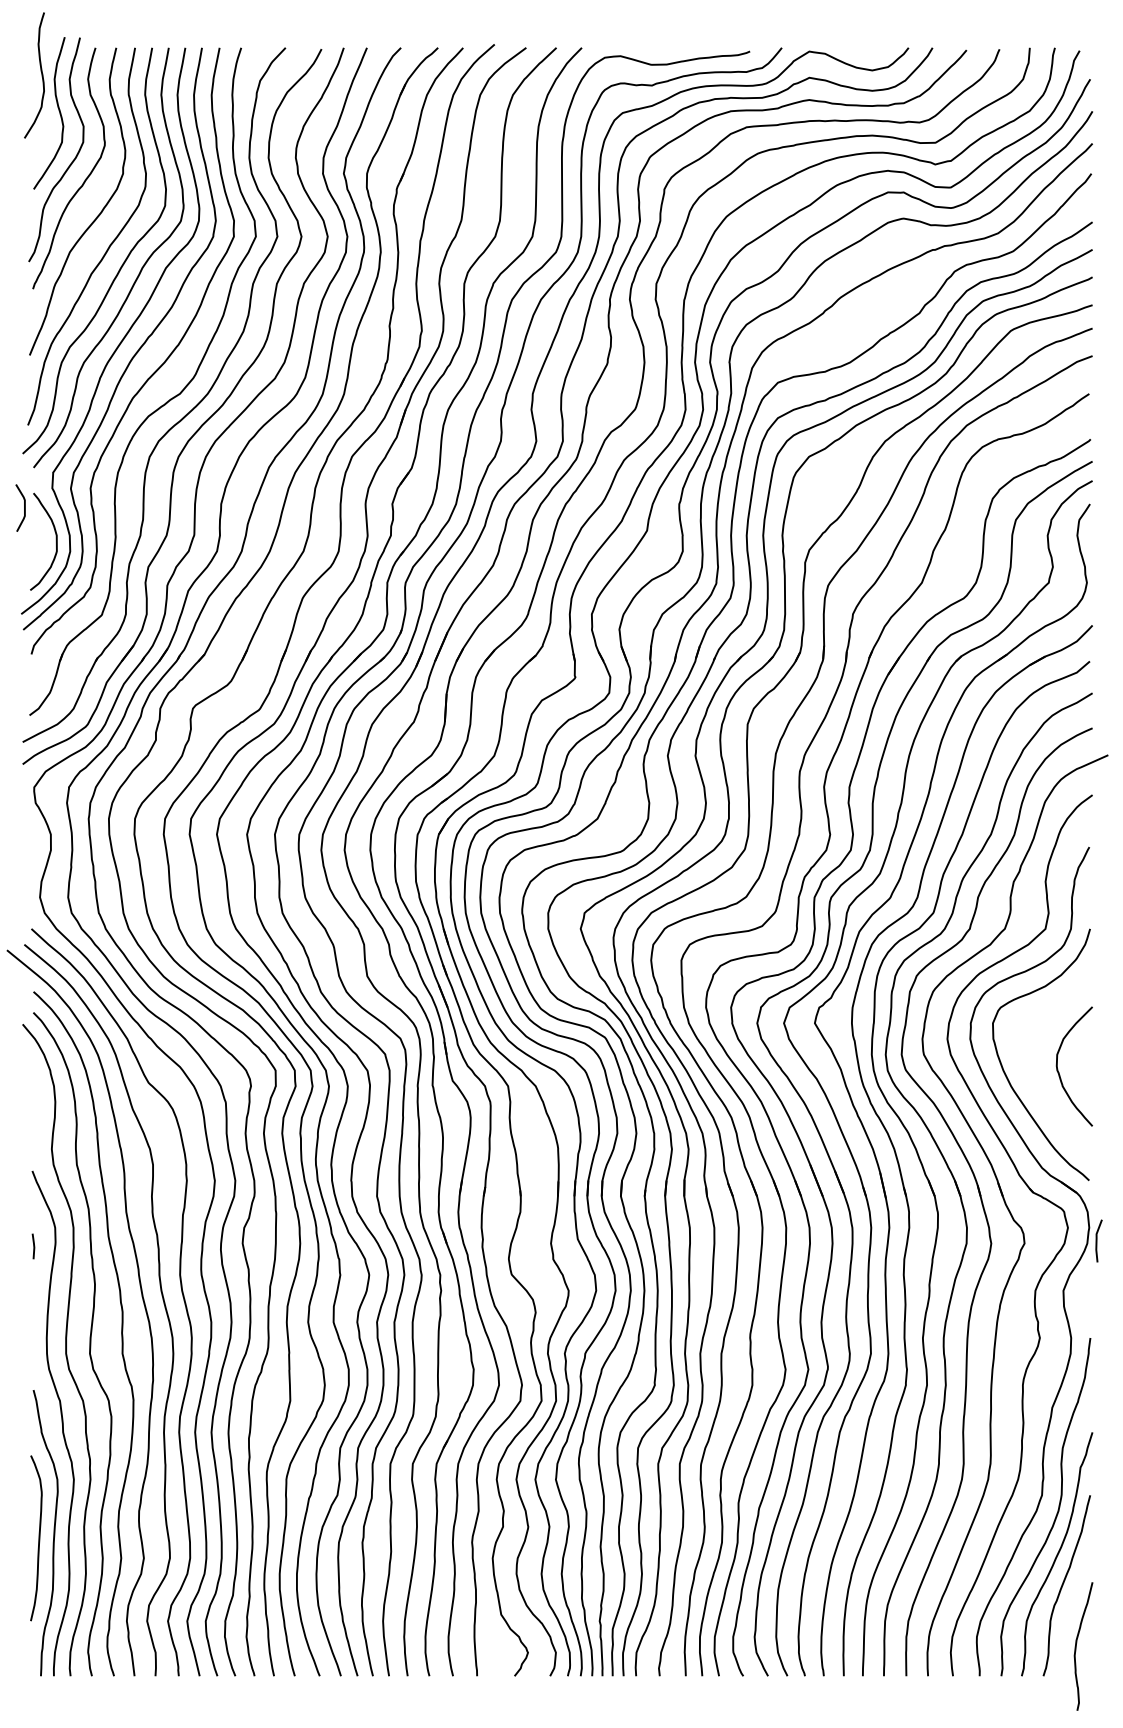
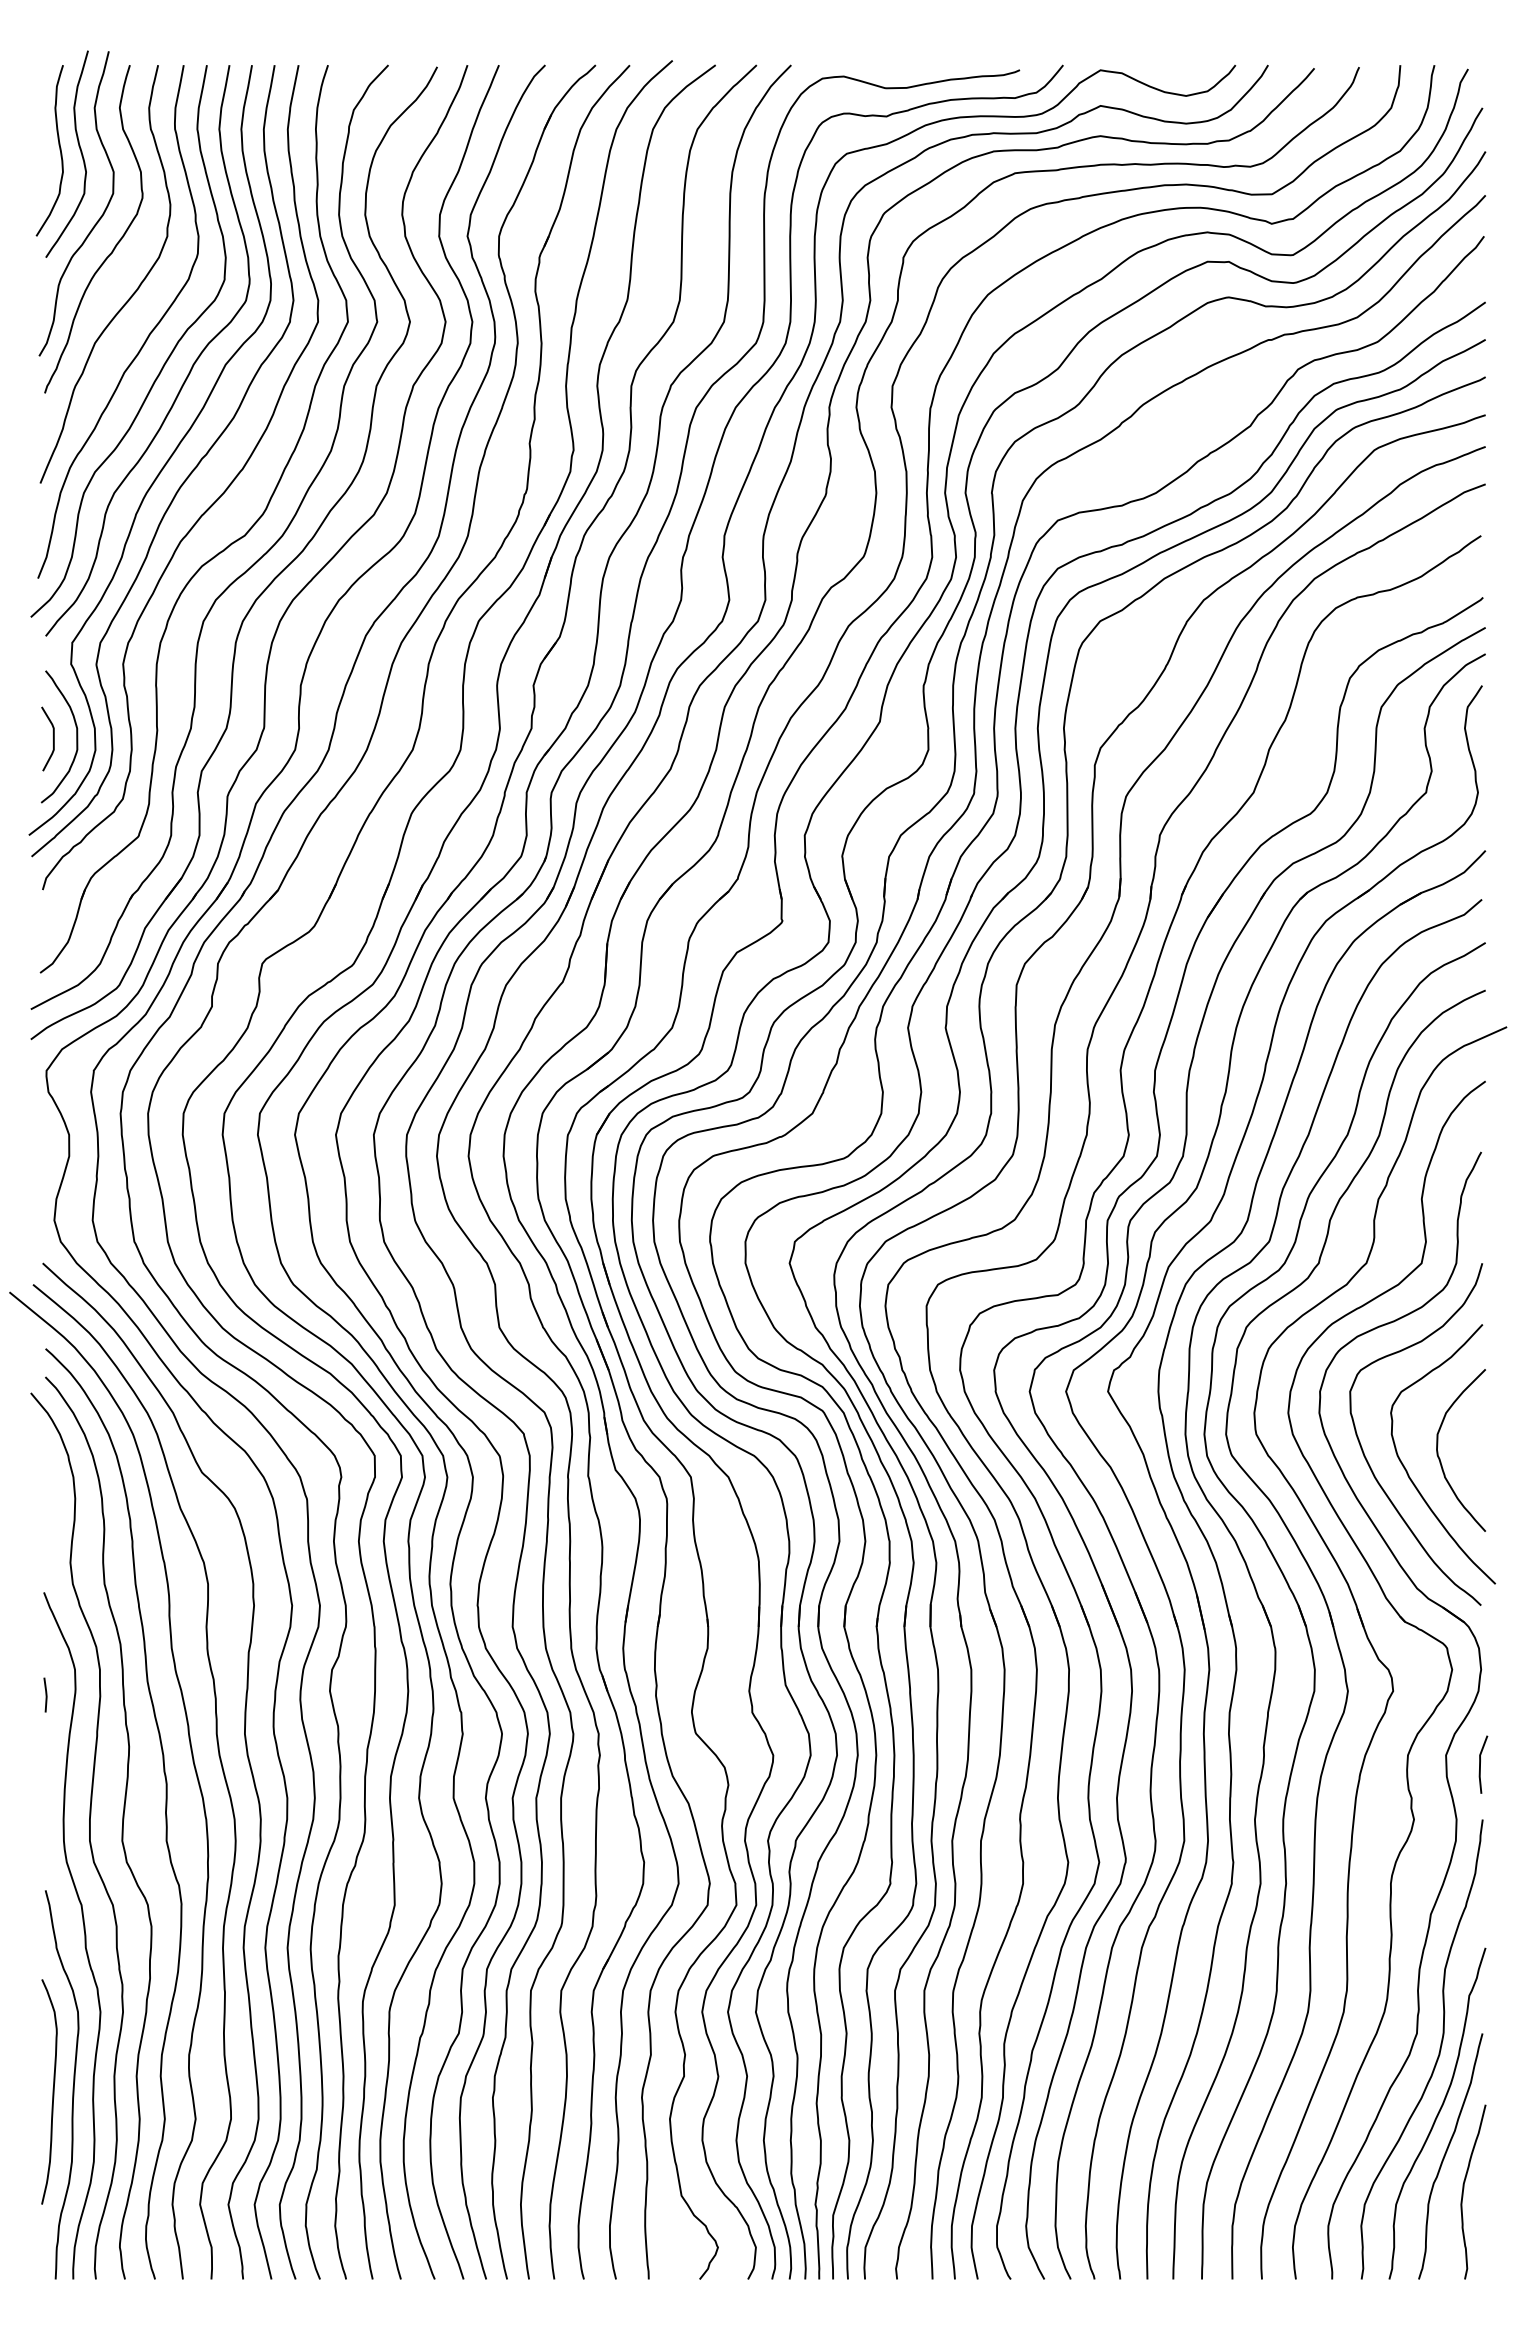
curve: (41, 75) -> (59, 150), moved
curve: (23, 507) -> (52, 738), moved
curve: (1035, 1082) -> (1408, 1472), added
line: (1096, 1240) -> (1480, 1764), moved
curve: (1077, 1643) -> (1464, 2188), moved

